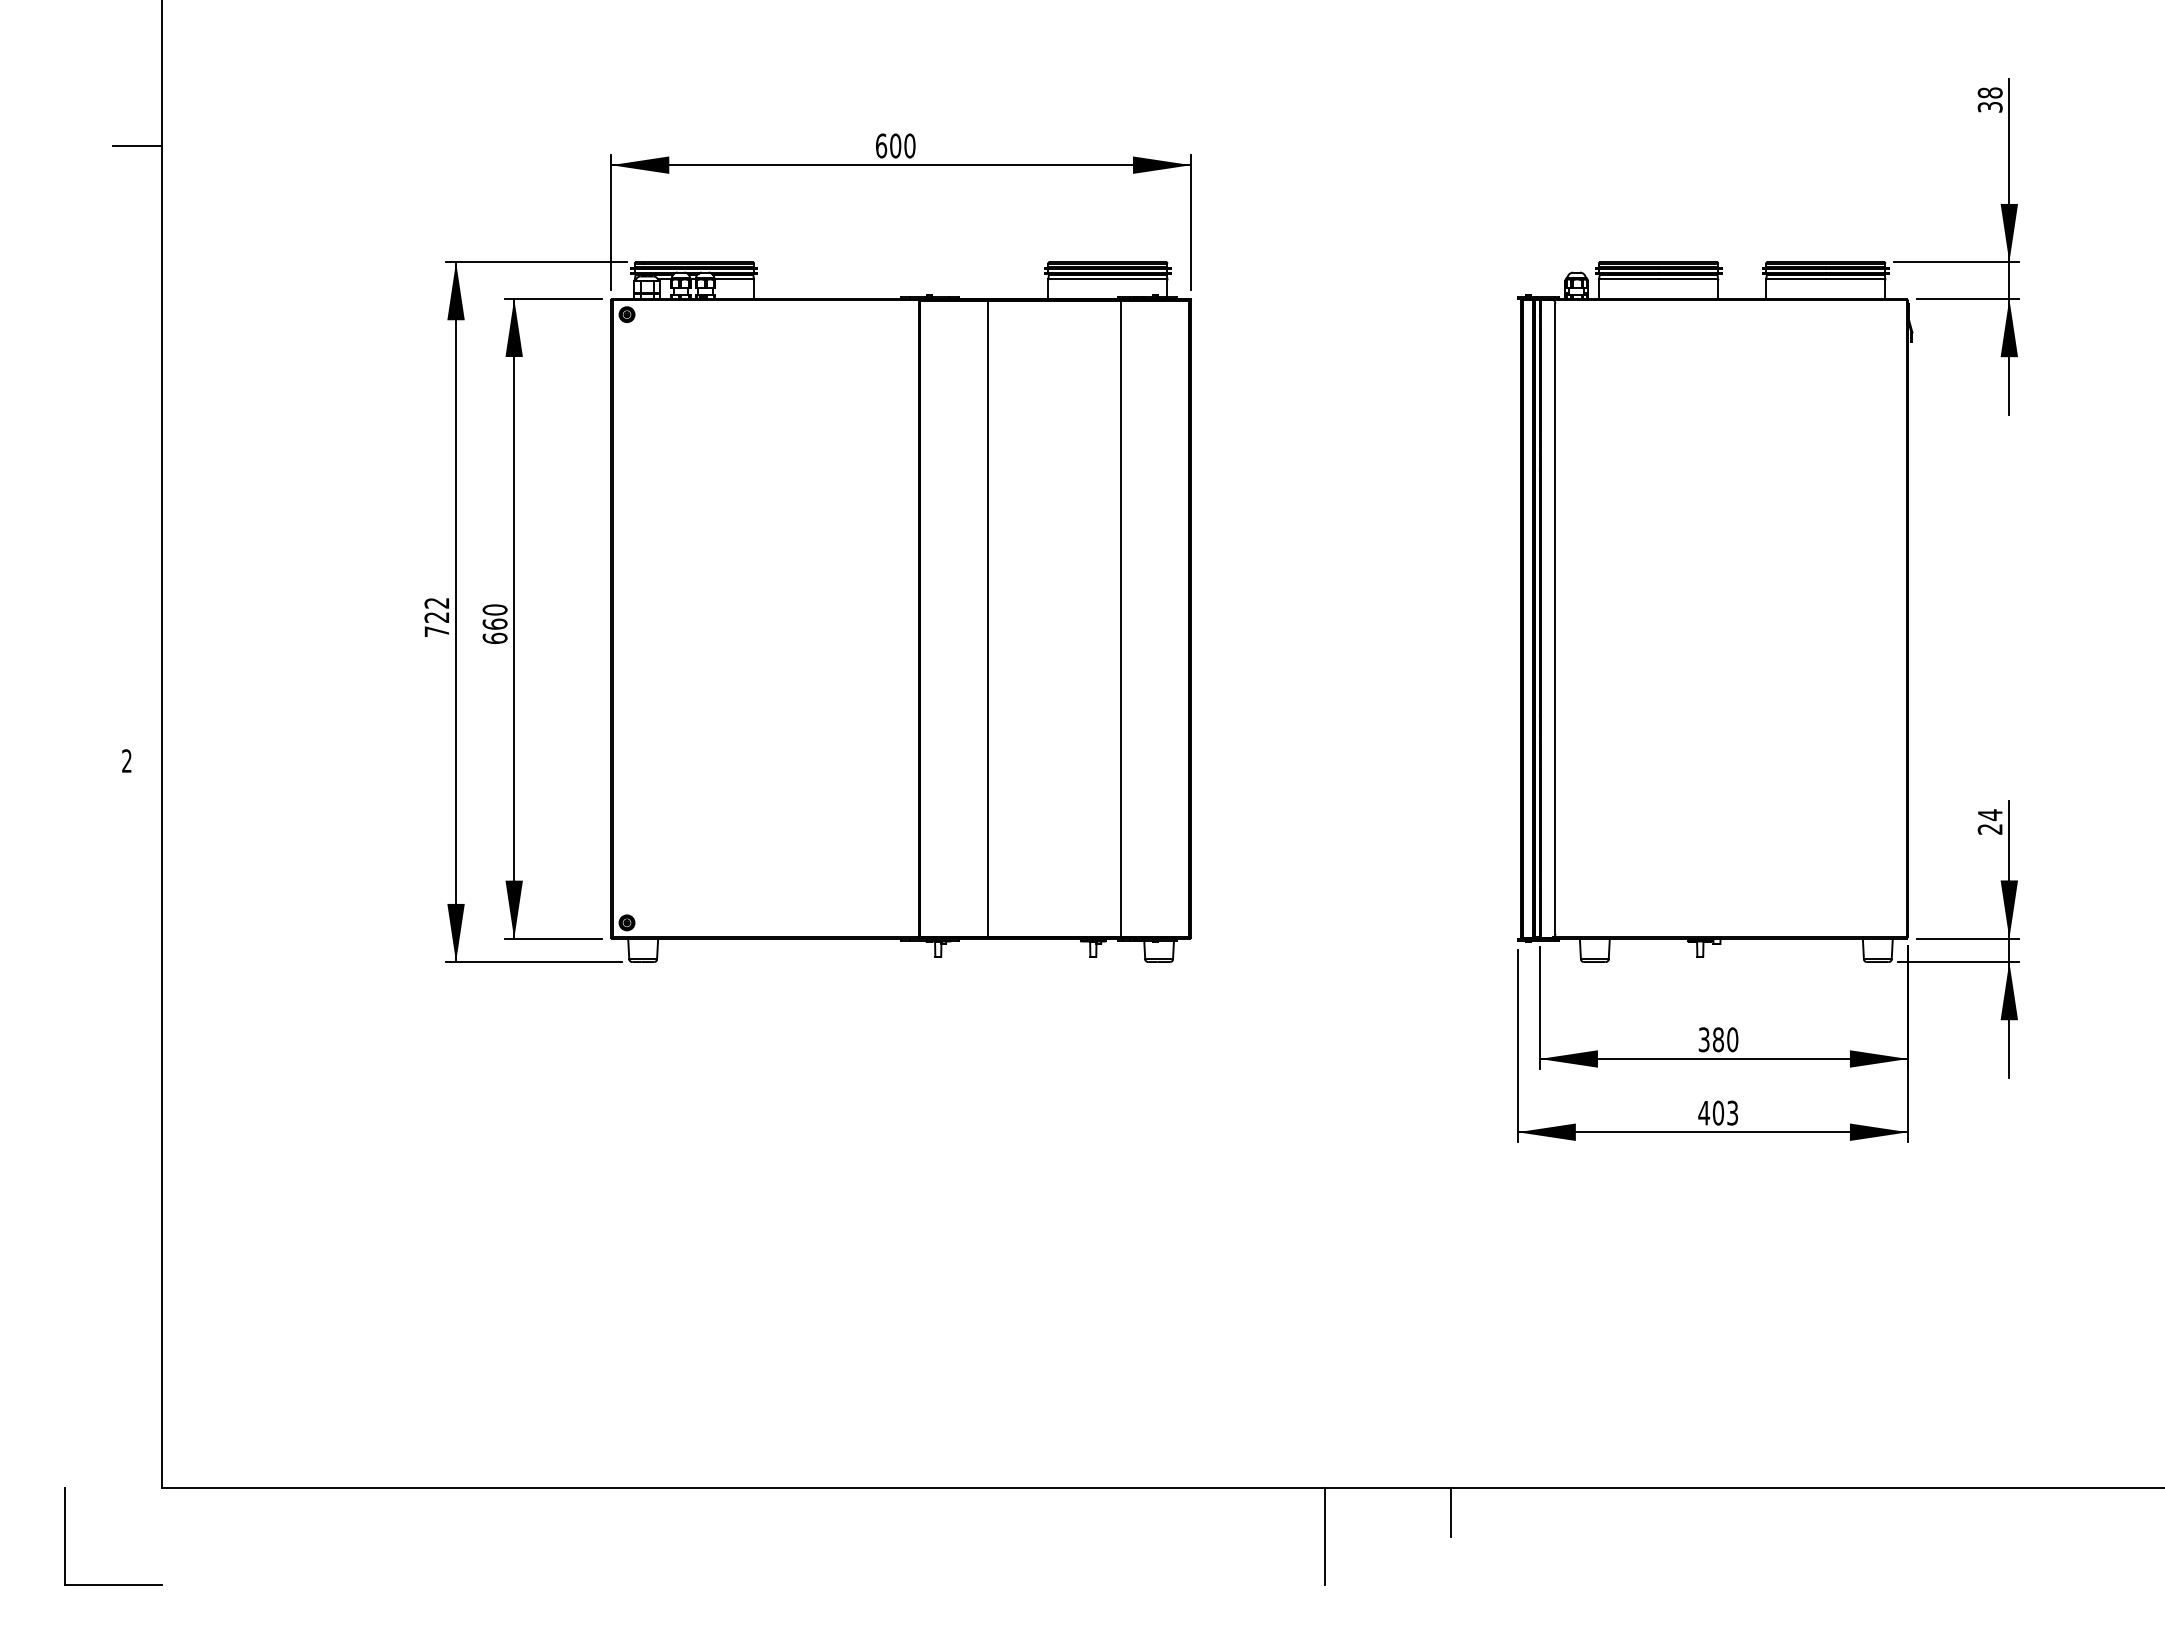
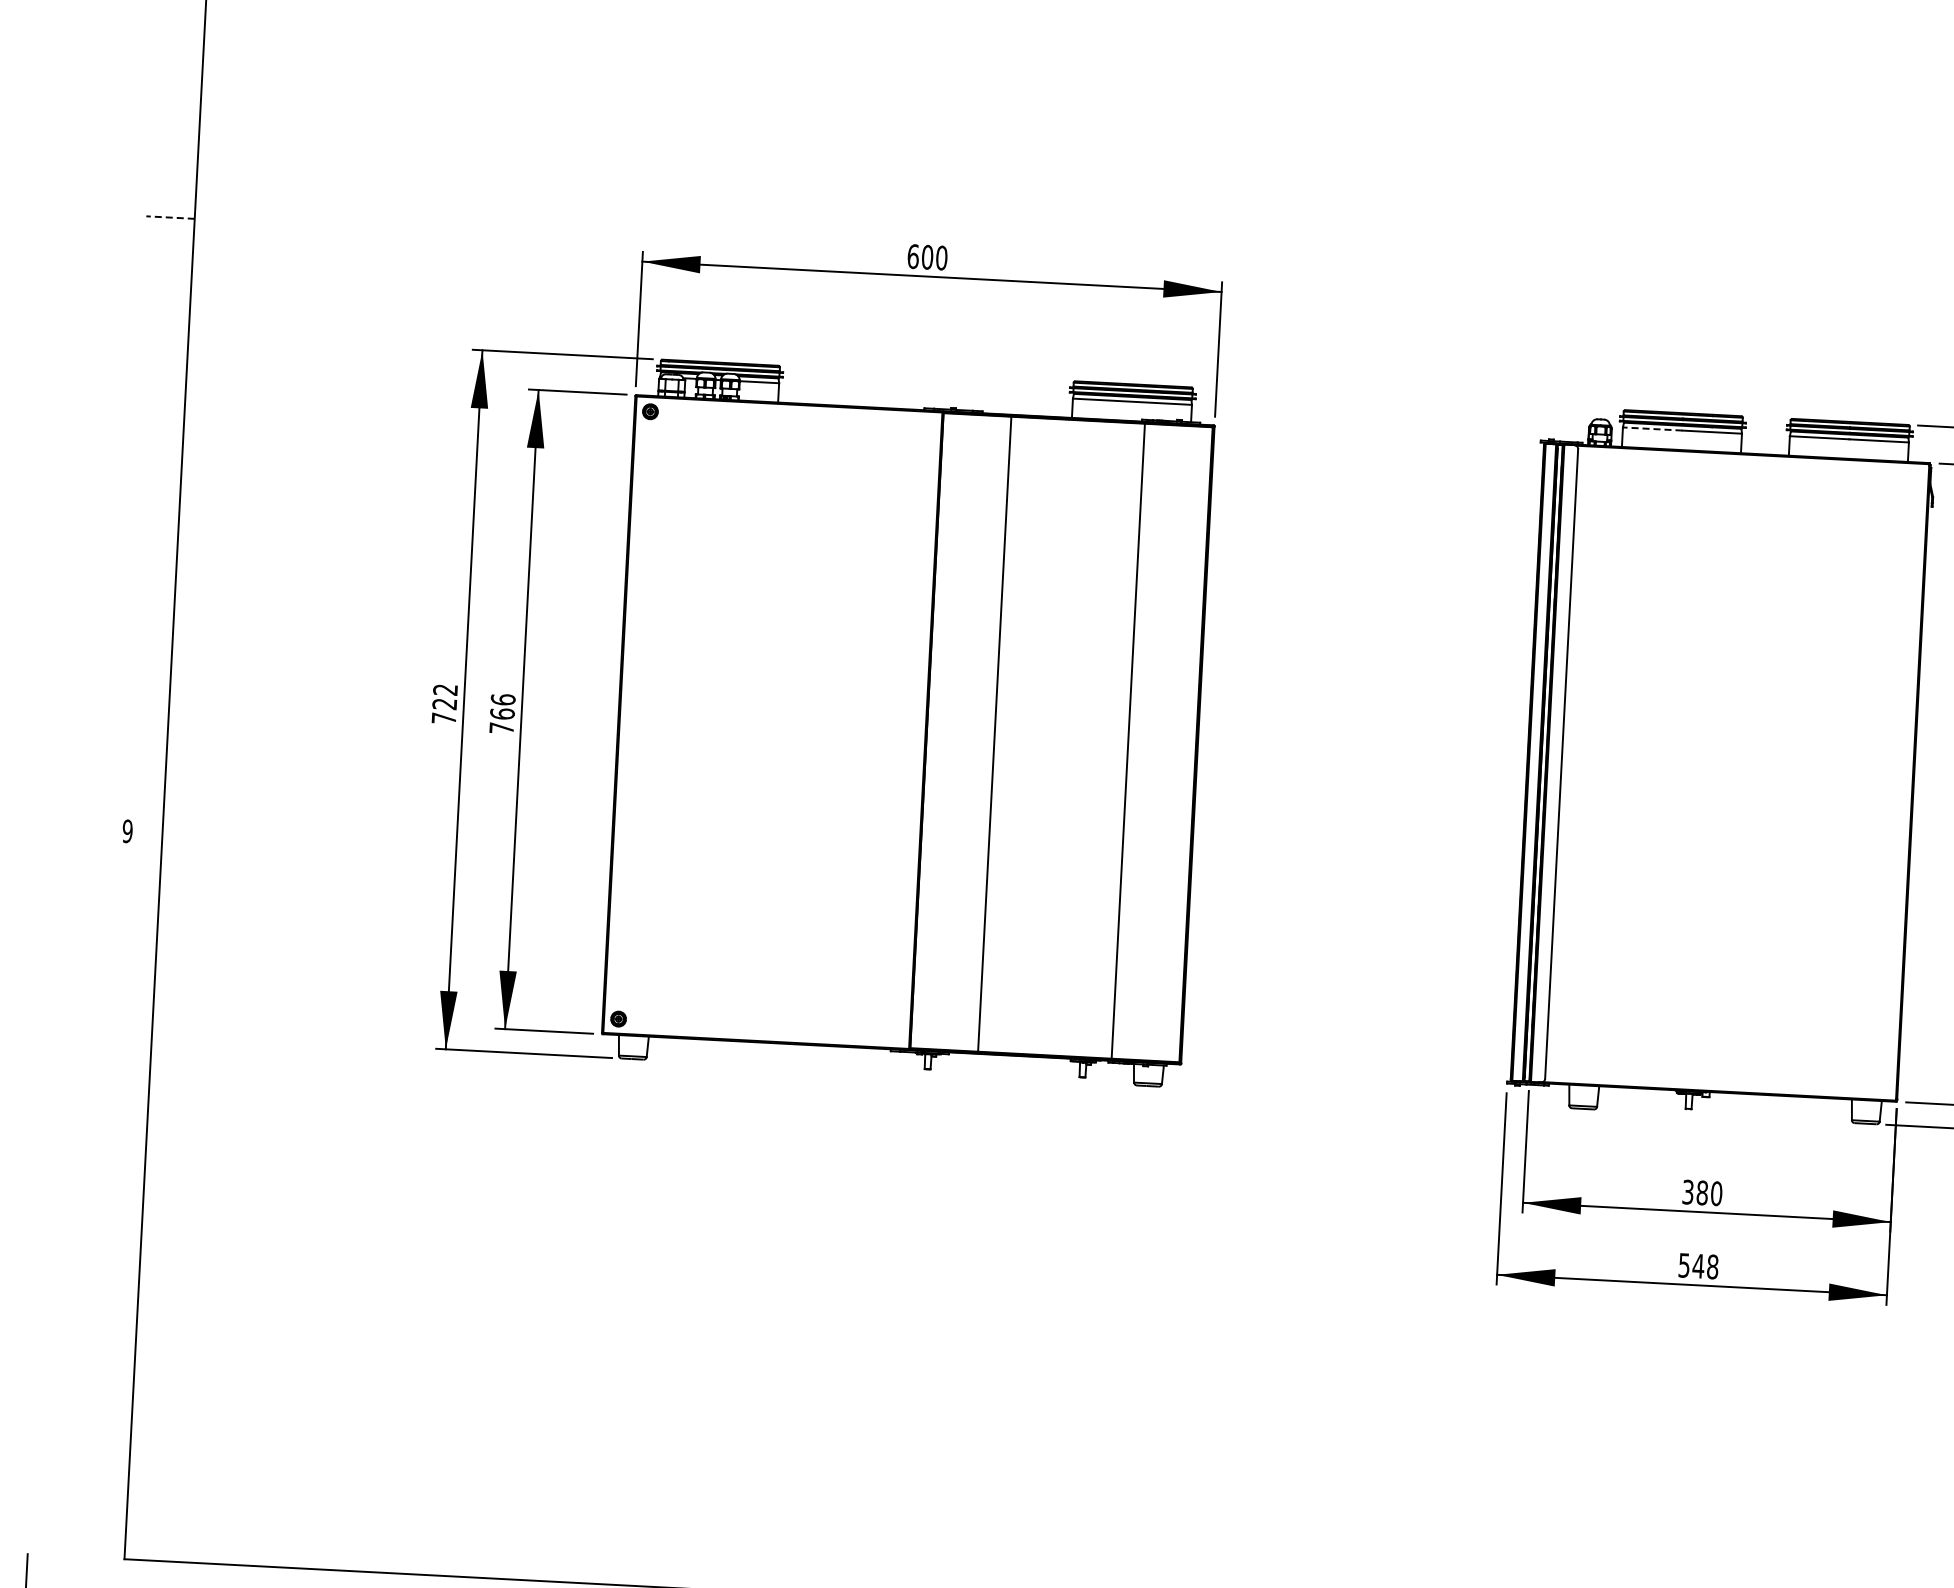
line: (137, 145) -> (170, 217), solid -> dashed
line: (1628, 279) -> (1652, 429), solid -> dashed
text: (494, 623) -> (501, 713), 660 -> 766
text: (126, 760) -> (127, 830), 2 -> 9
text: (1718, 1112) -> (1698, 1265), 403 -> 548

